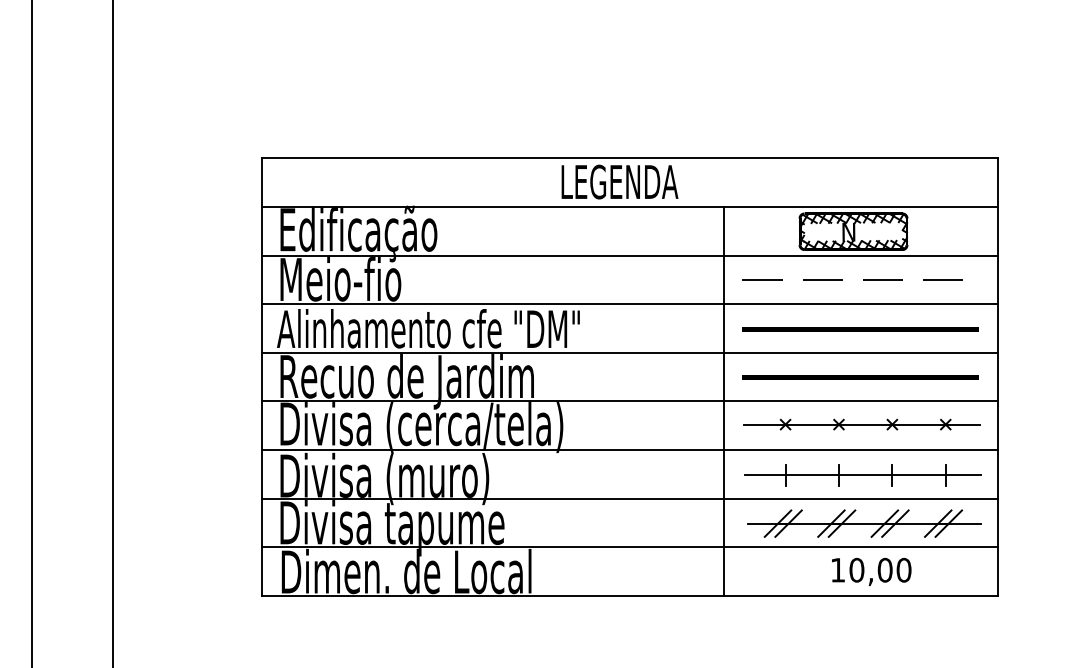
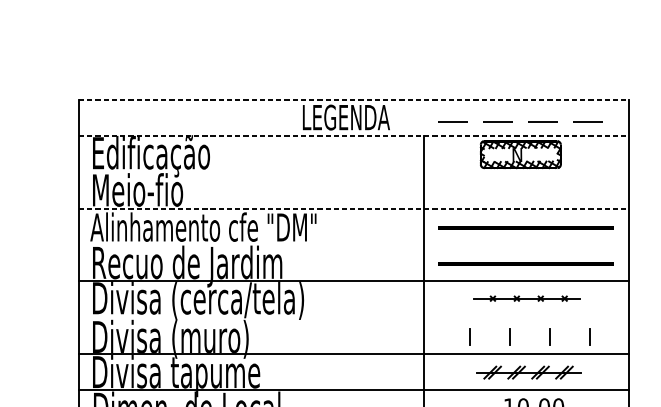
line: (630, 158) -> (354, 99), solid -> dashed
line: (630, 207) -> (354, 136), solid -> dashed
line: (629, 255) -> (353, 172), removed
line: (842, 279) -> (512, 121), moved
line: (630, 304) -> (354, 209), solid -> dashed
line: (629, 352) -> (353, 244), removed
part: (861, 424) -> (526, 298), size x0.6
line: (629, 450) -> (353, 318), removed
line: (862, 475) -> (527, 336), removed
part: (864, 523) -> (529, 372), size x0.6

